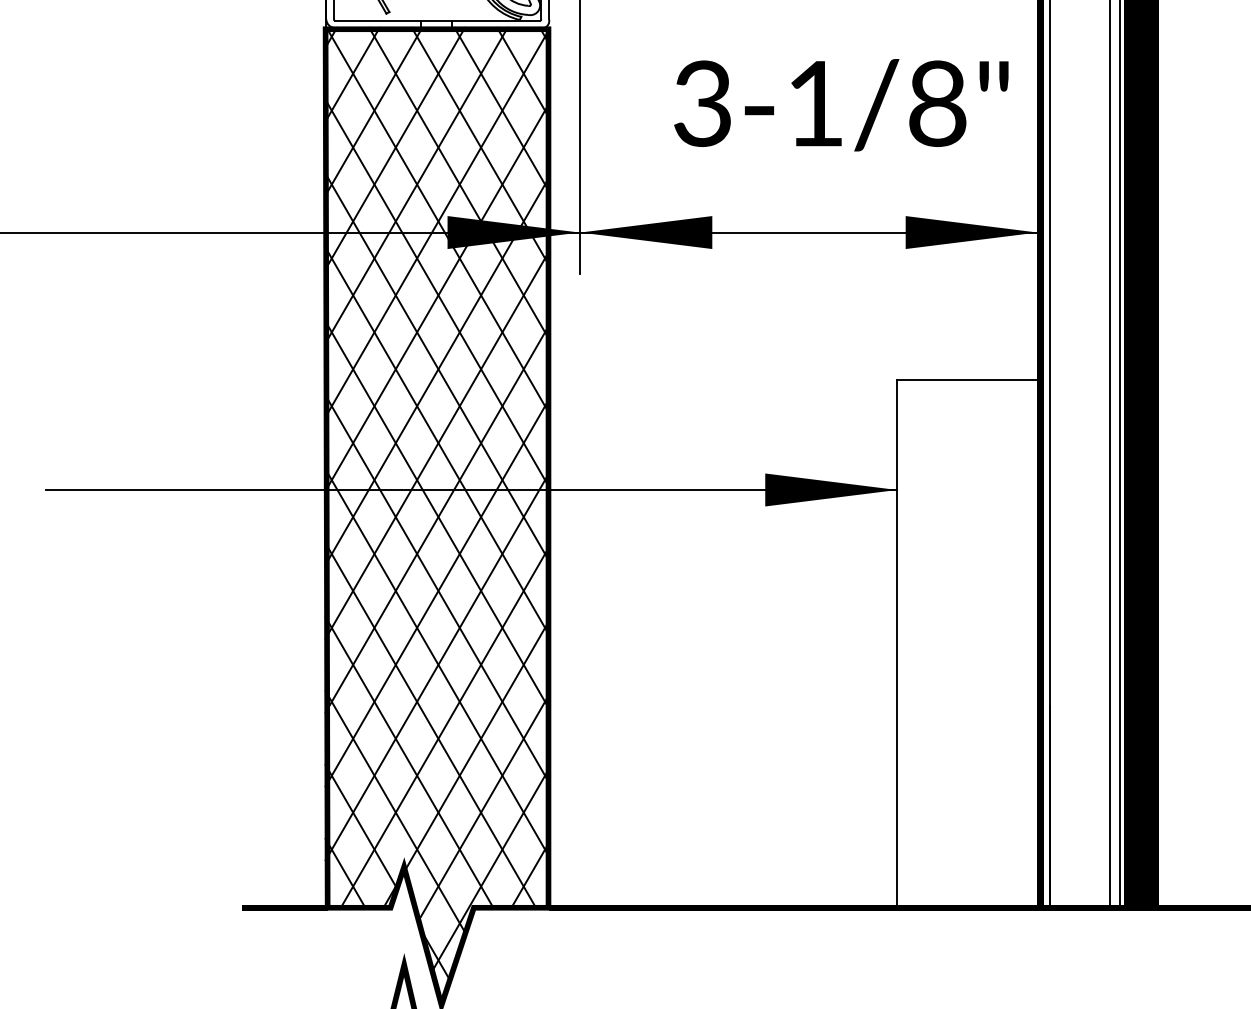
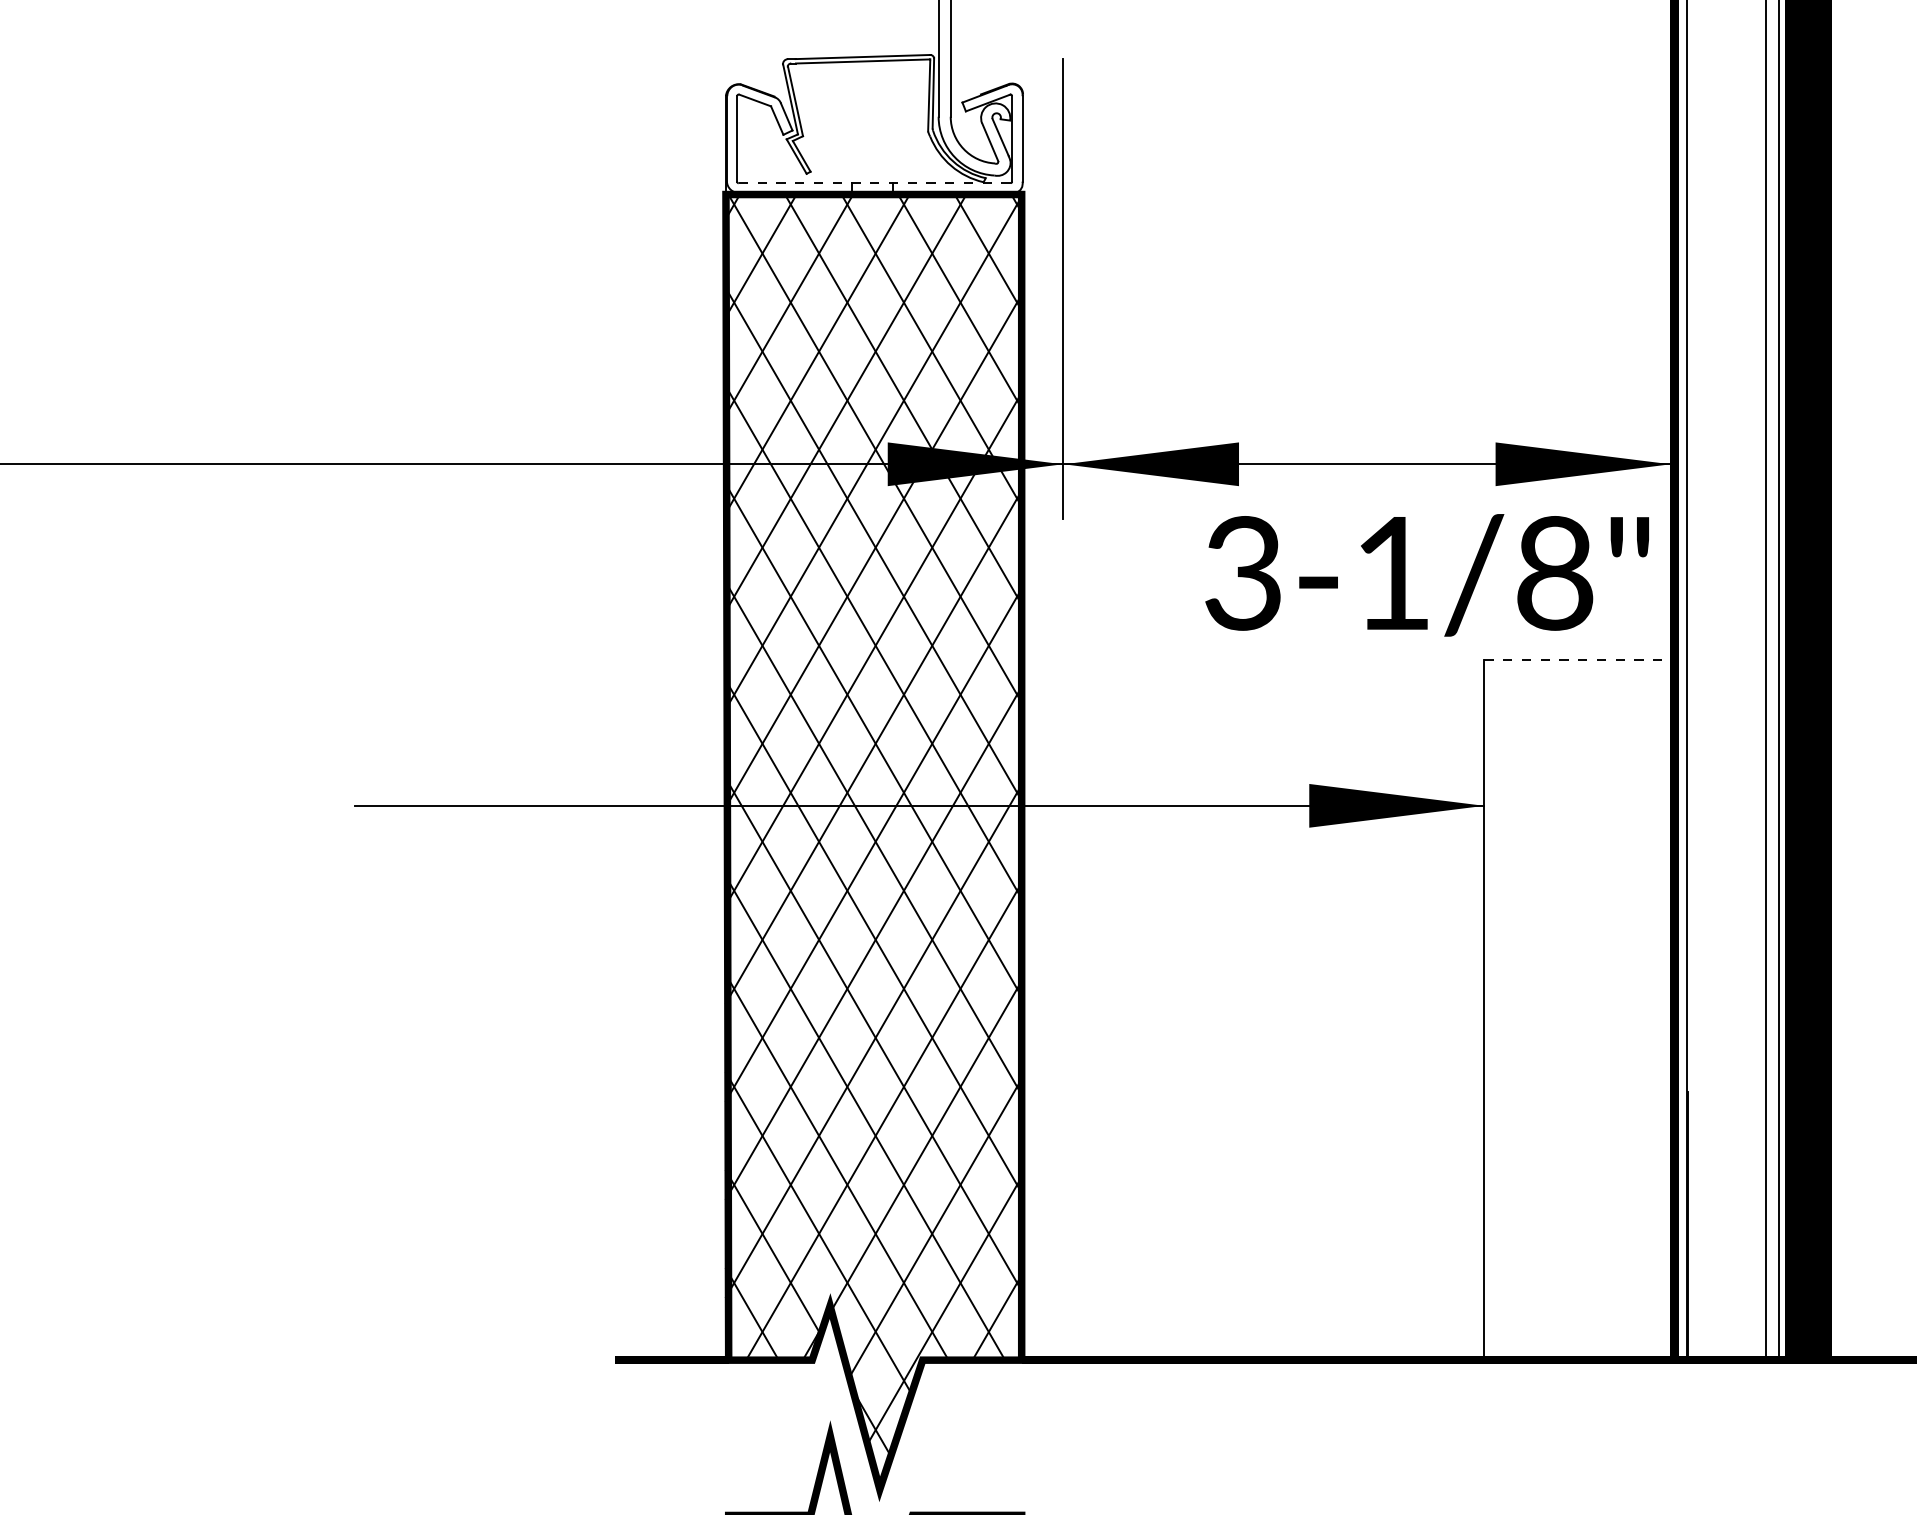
line: (438, 20) -> (875, 183), solid -> dashed
text: (840, 105) -> (1426, 575), moved
line: (968, 380) -> (1579, 660), solid -> dashed

